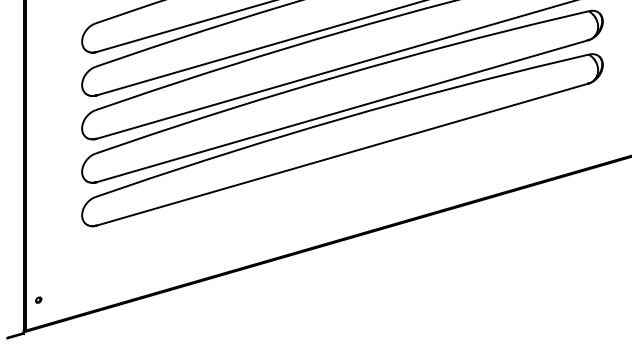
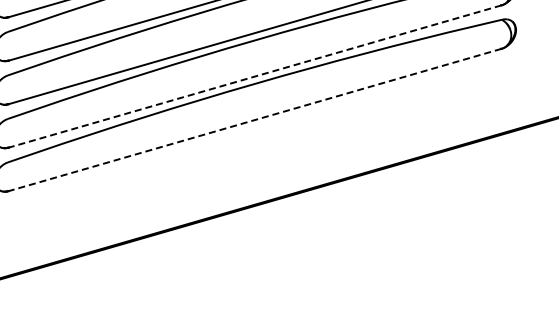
line: (342, 111) -> (255, 76), solid -> dashed
line: (342, 154) -> (255, 119), solid -> dashed

